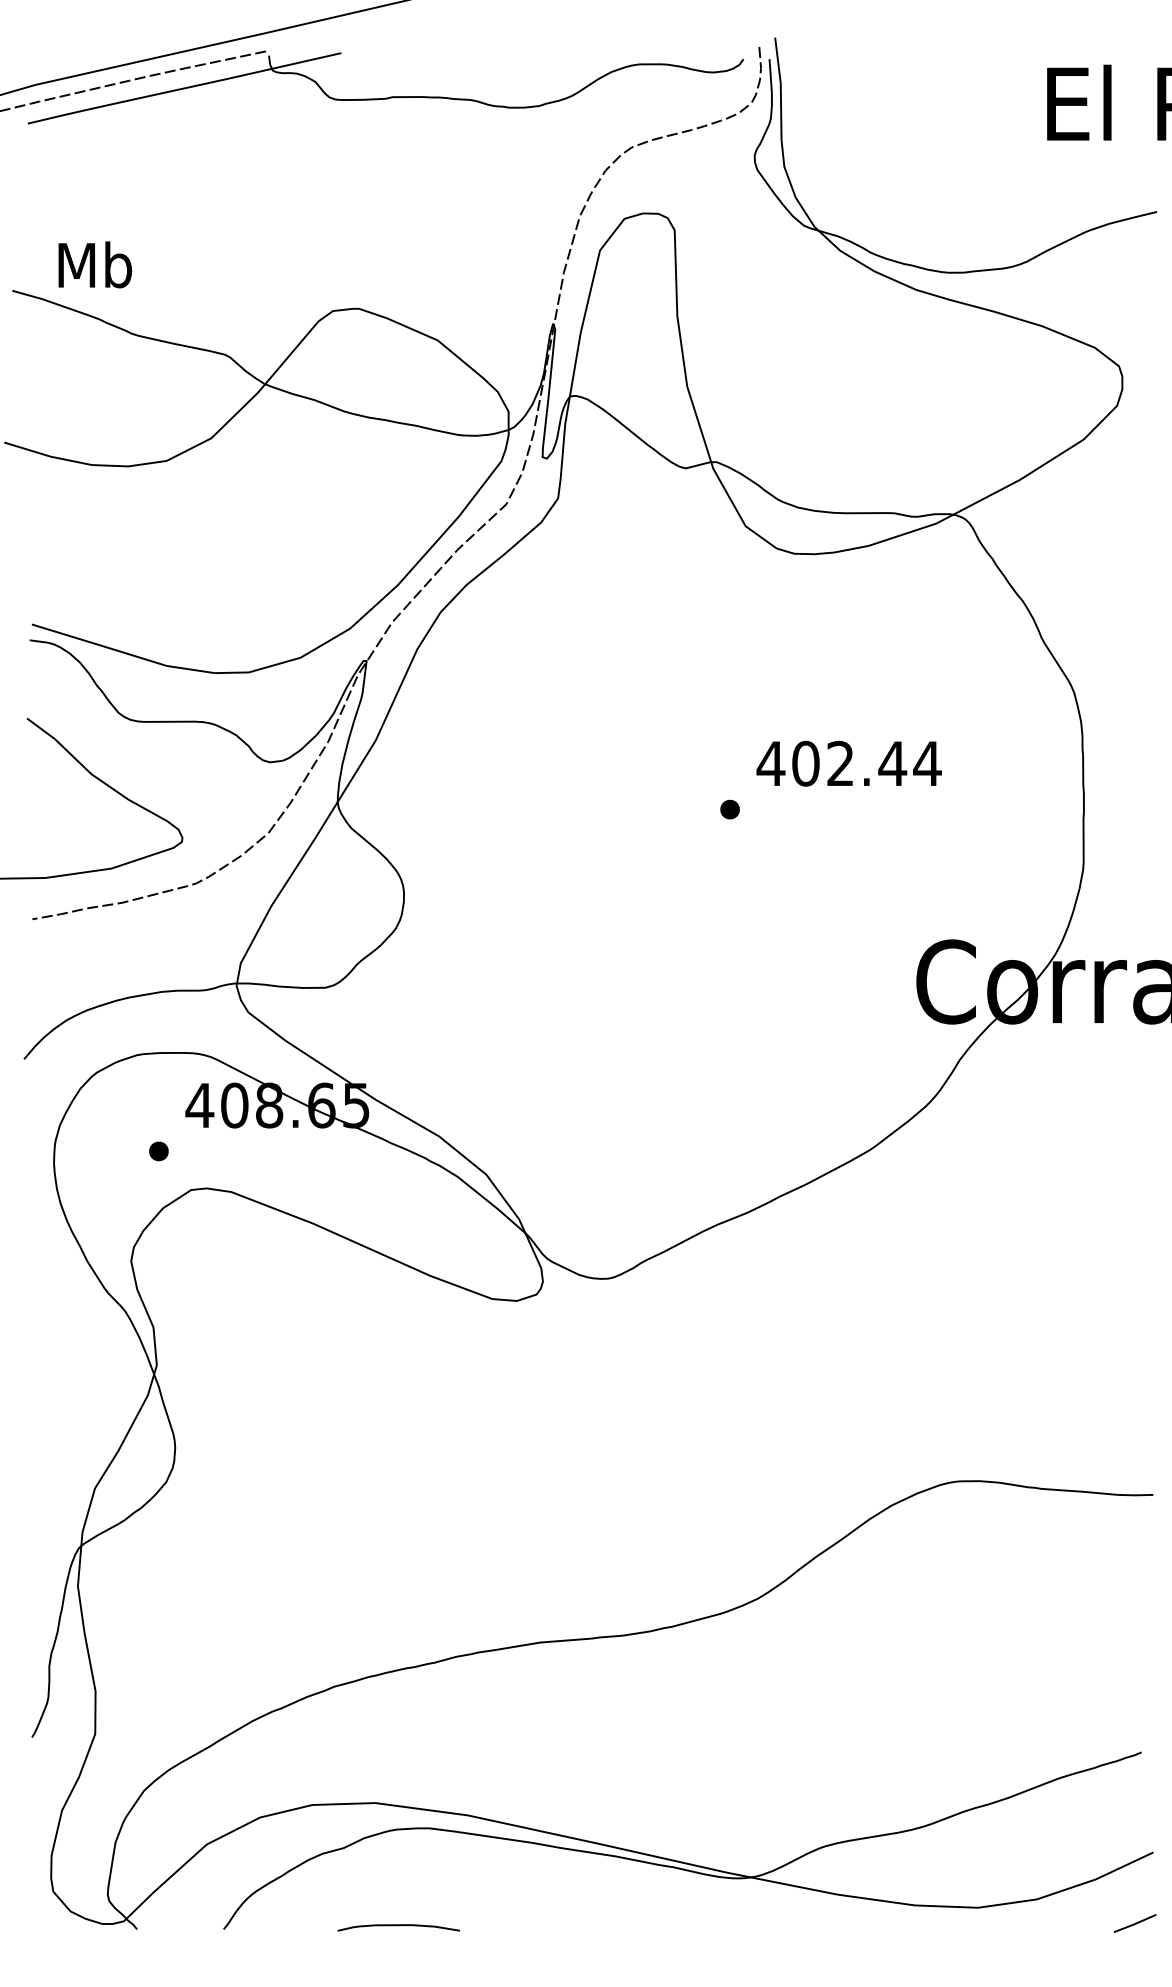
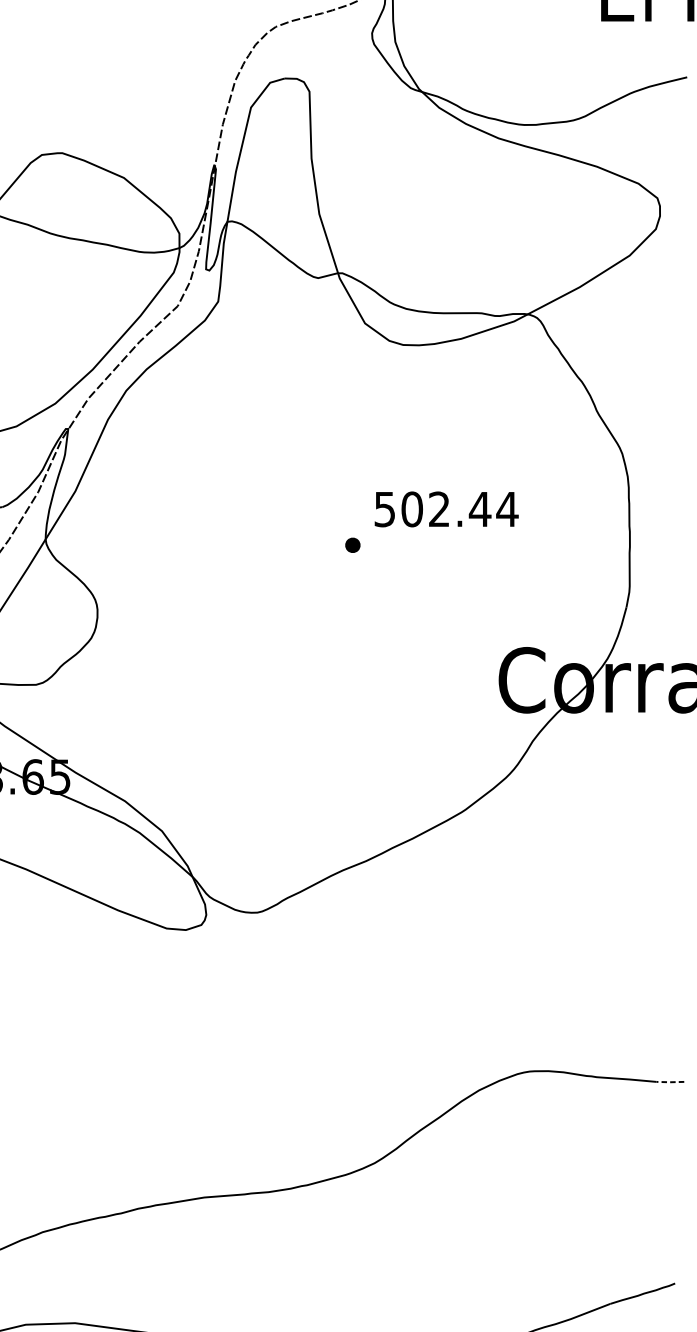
text: (770, 763) -> (384, 509), 402.44 -> 502.44
line: (1134, 1495) -> (669, 1082), solid -> dashed

